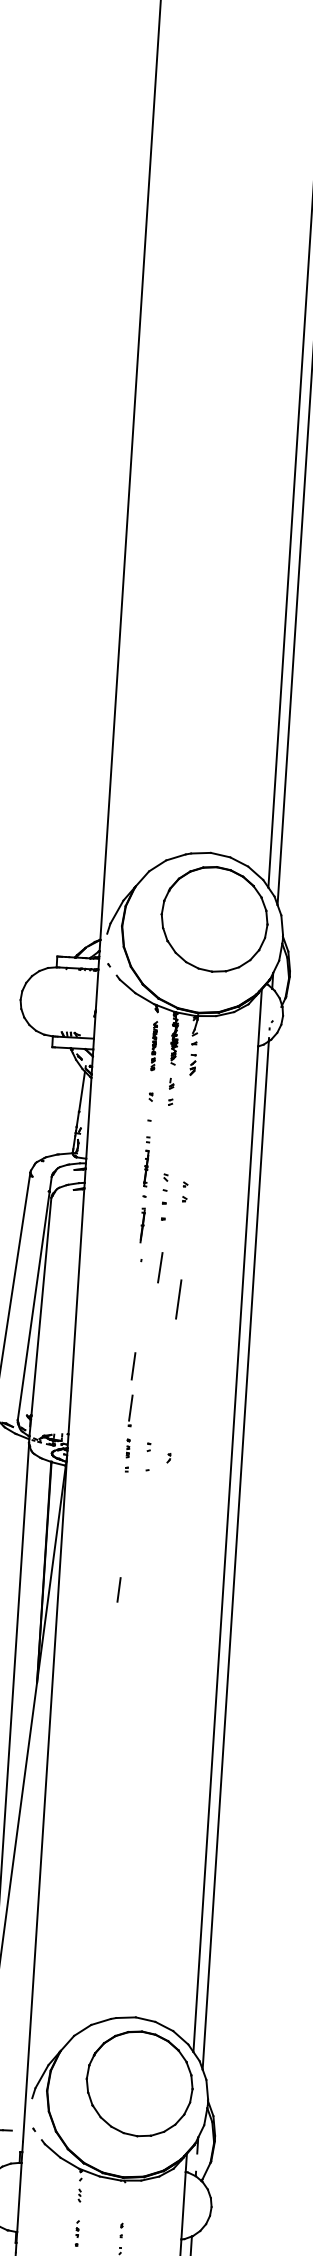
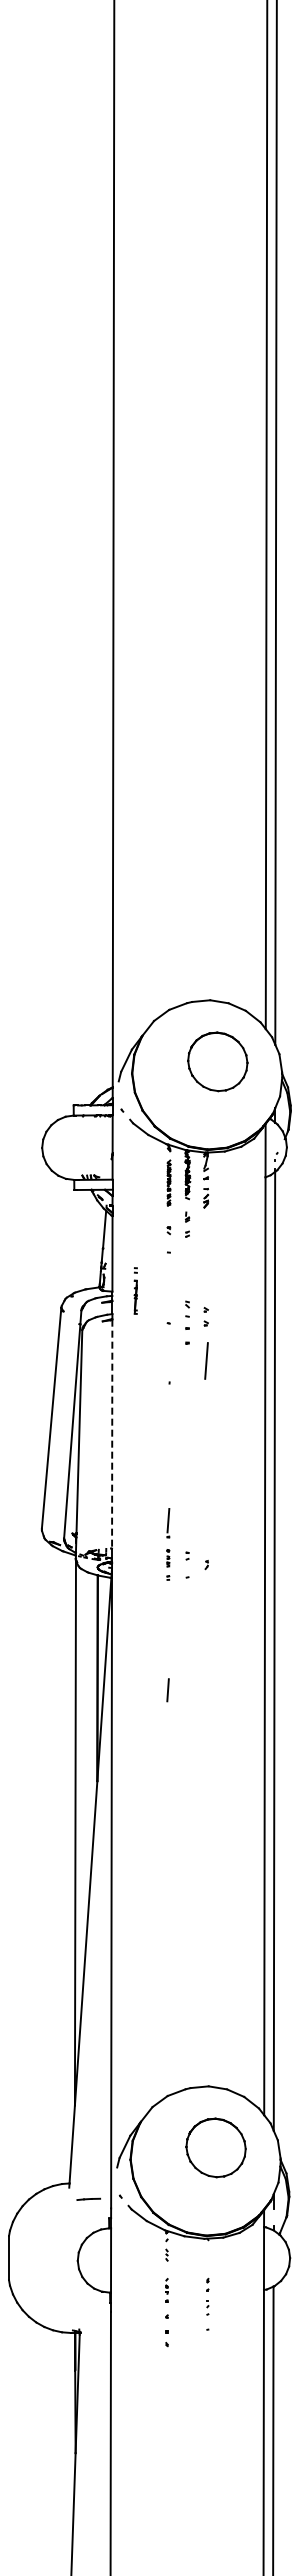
part: (214, 919) -> (217, 1061), size x0.6
part: (146, 1161) -> (135, 1290), moved
part: (142, 1224) -> (168, 1349), removed
line: (160, 1267) -> (187, 1388), removed
line: (178, 1298) -> (206, 1360), moved
line: (76, 1311) -> (112, 1434), solid -> dashed
line: (133, 1366) -> (168, 1481), removed
part: (139, 2083) -> (215, 2147), size x0.6

